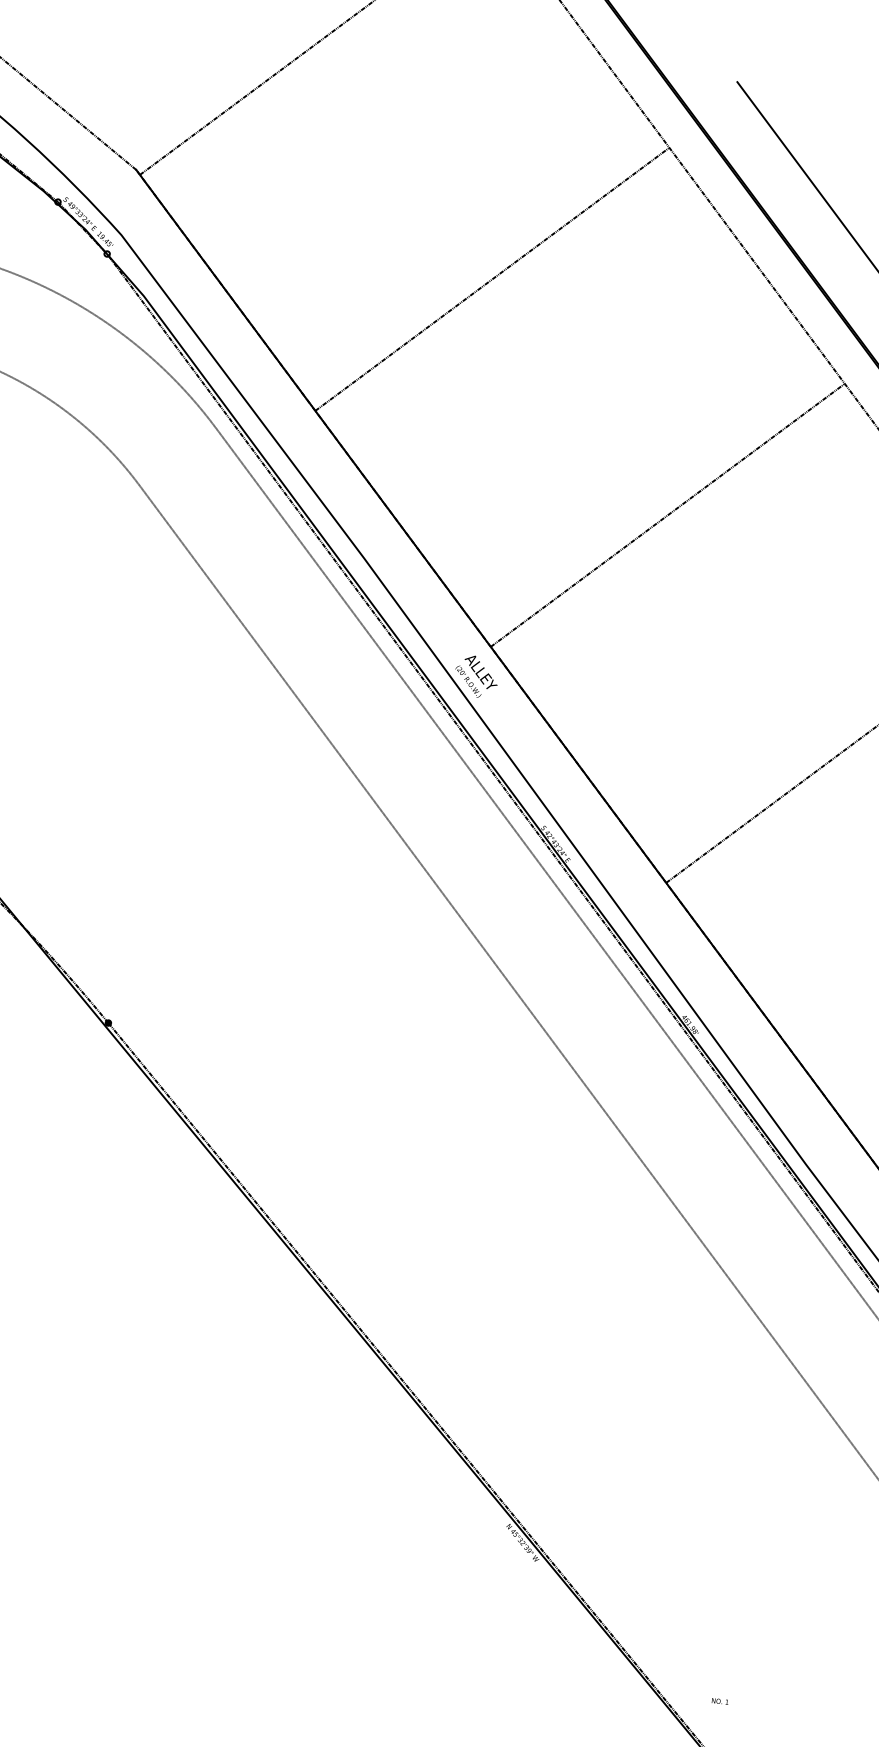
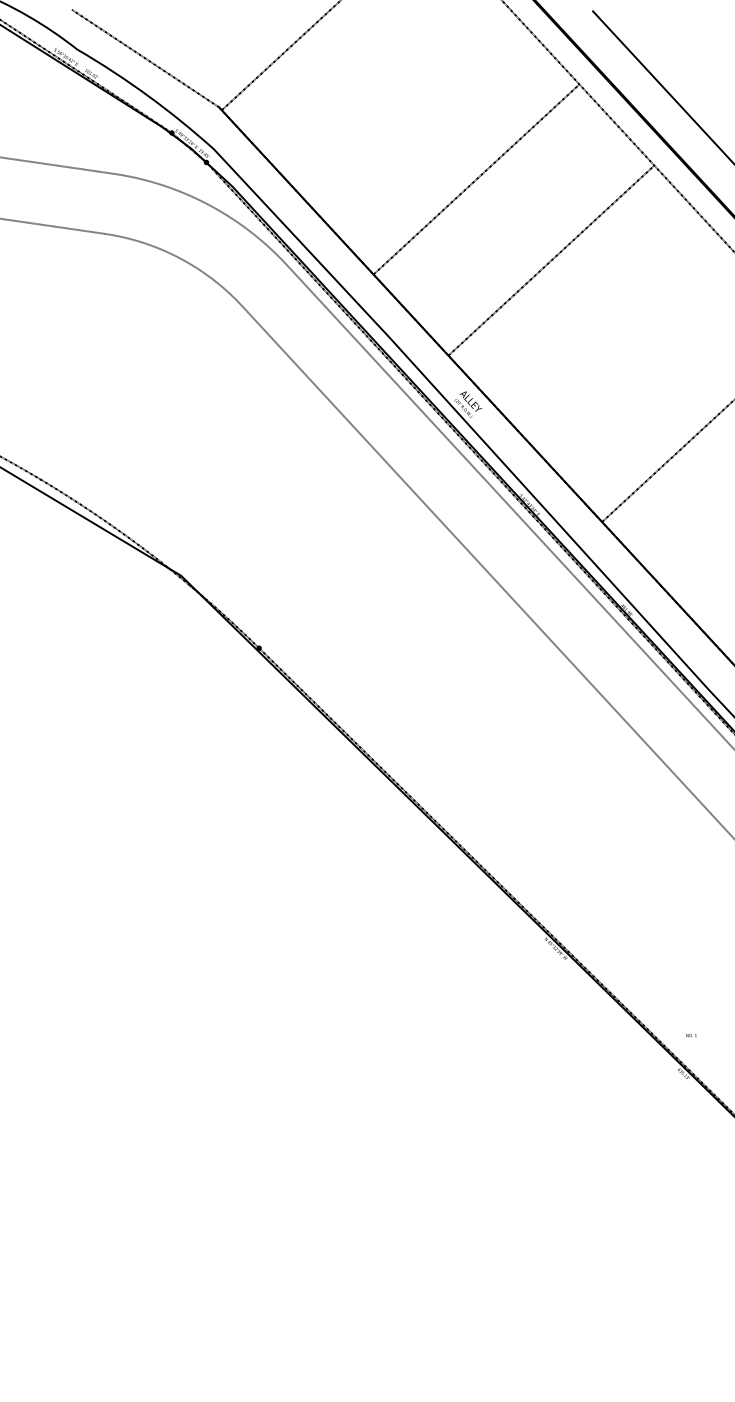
line: (492, 279) -> (476, 179), moved
line: (668, 515) -> (551, 260), moved

